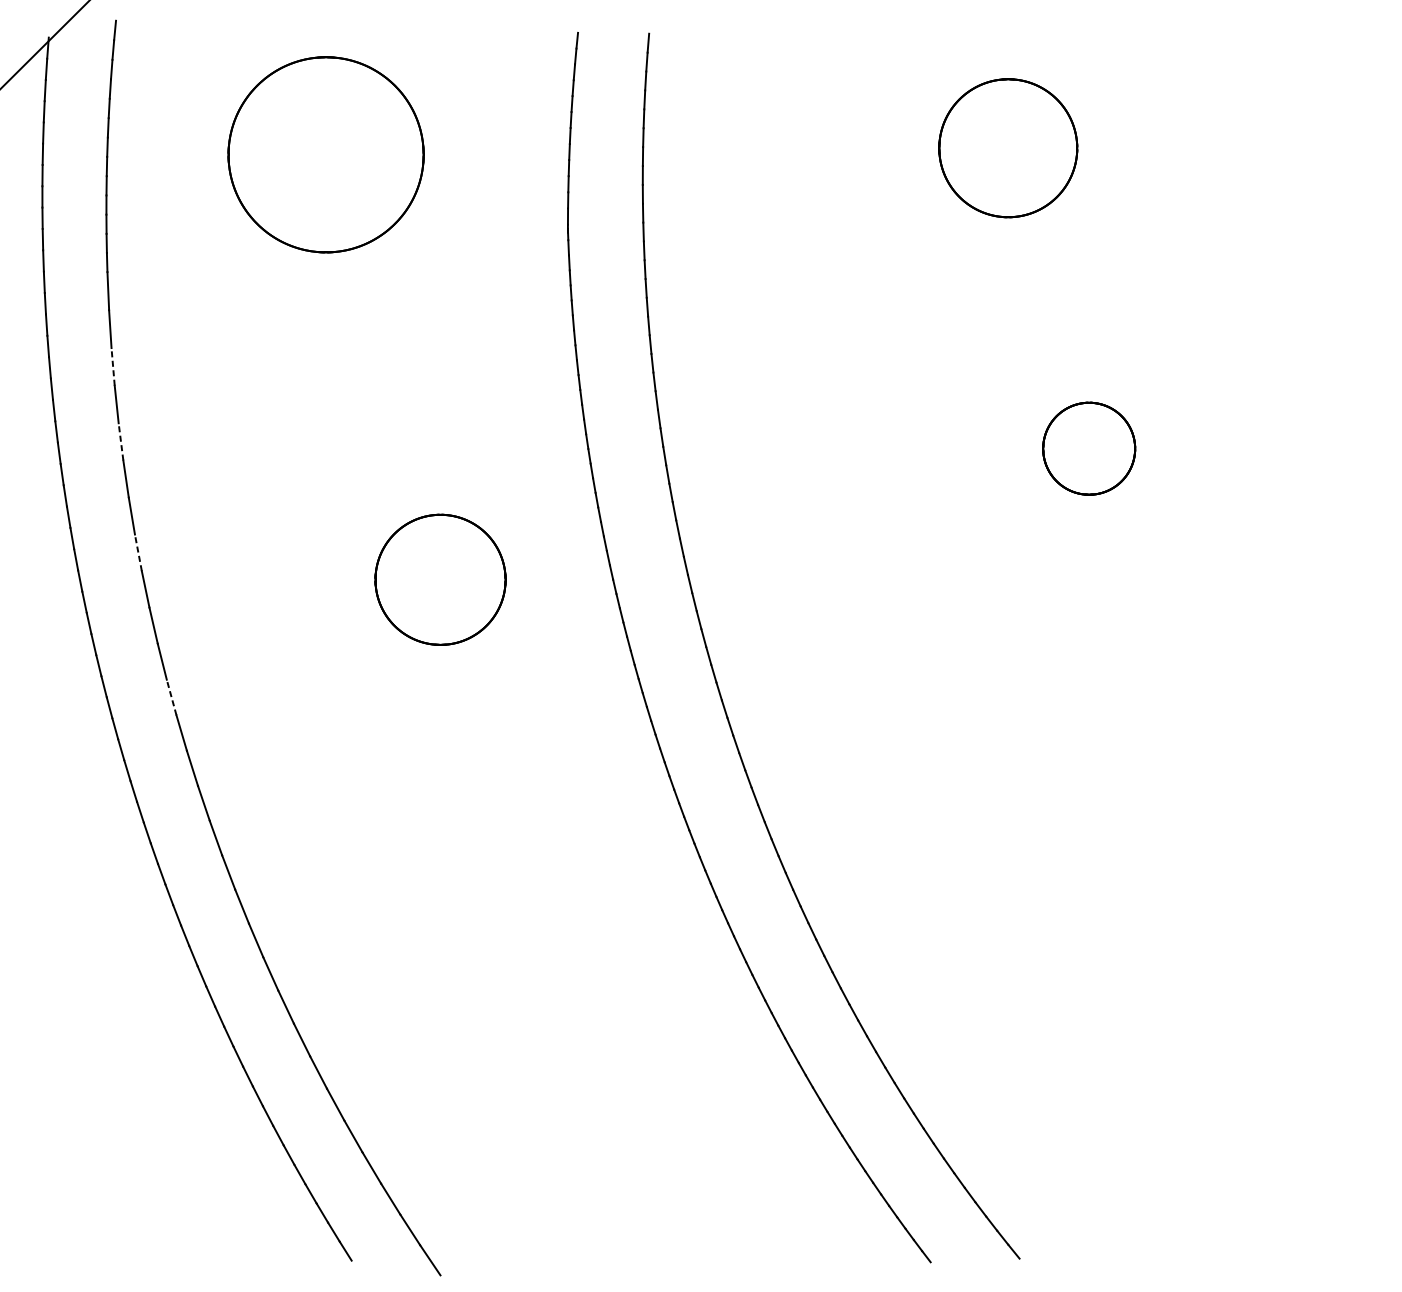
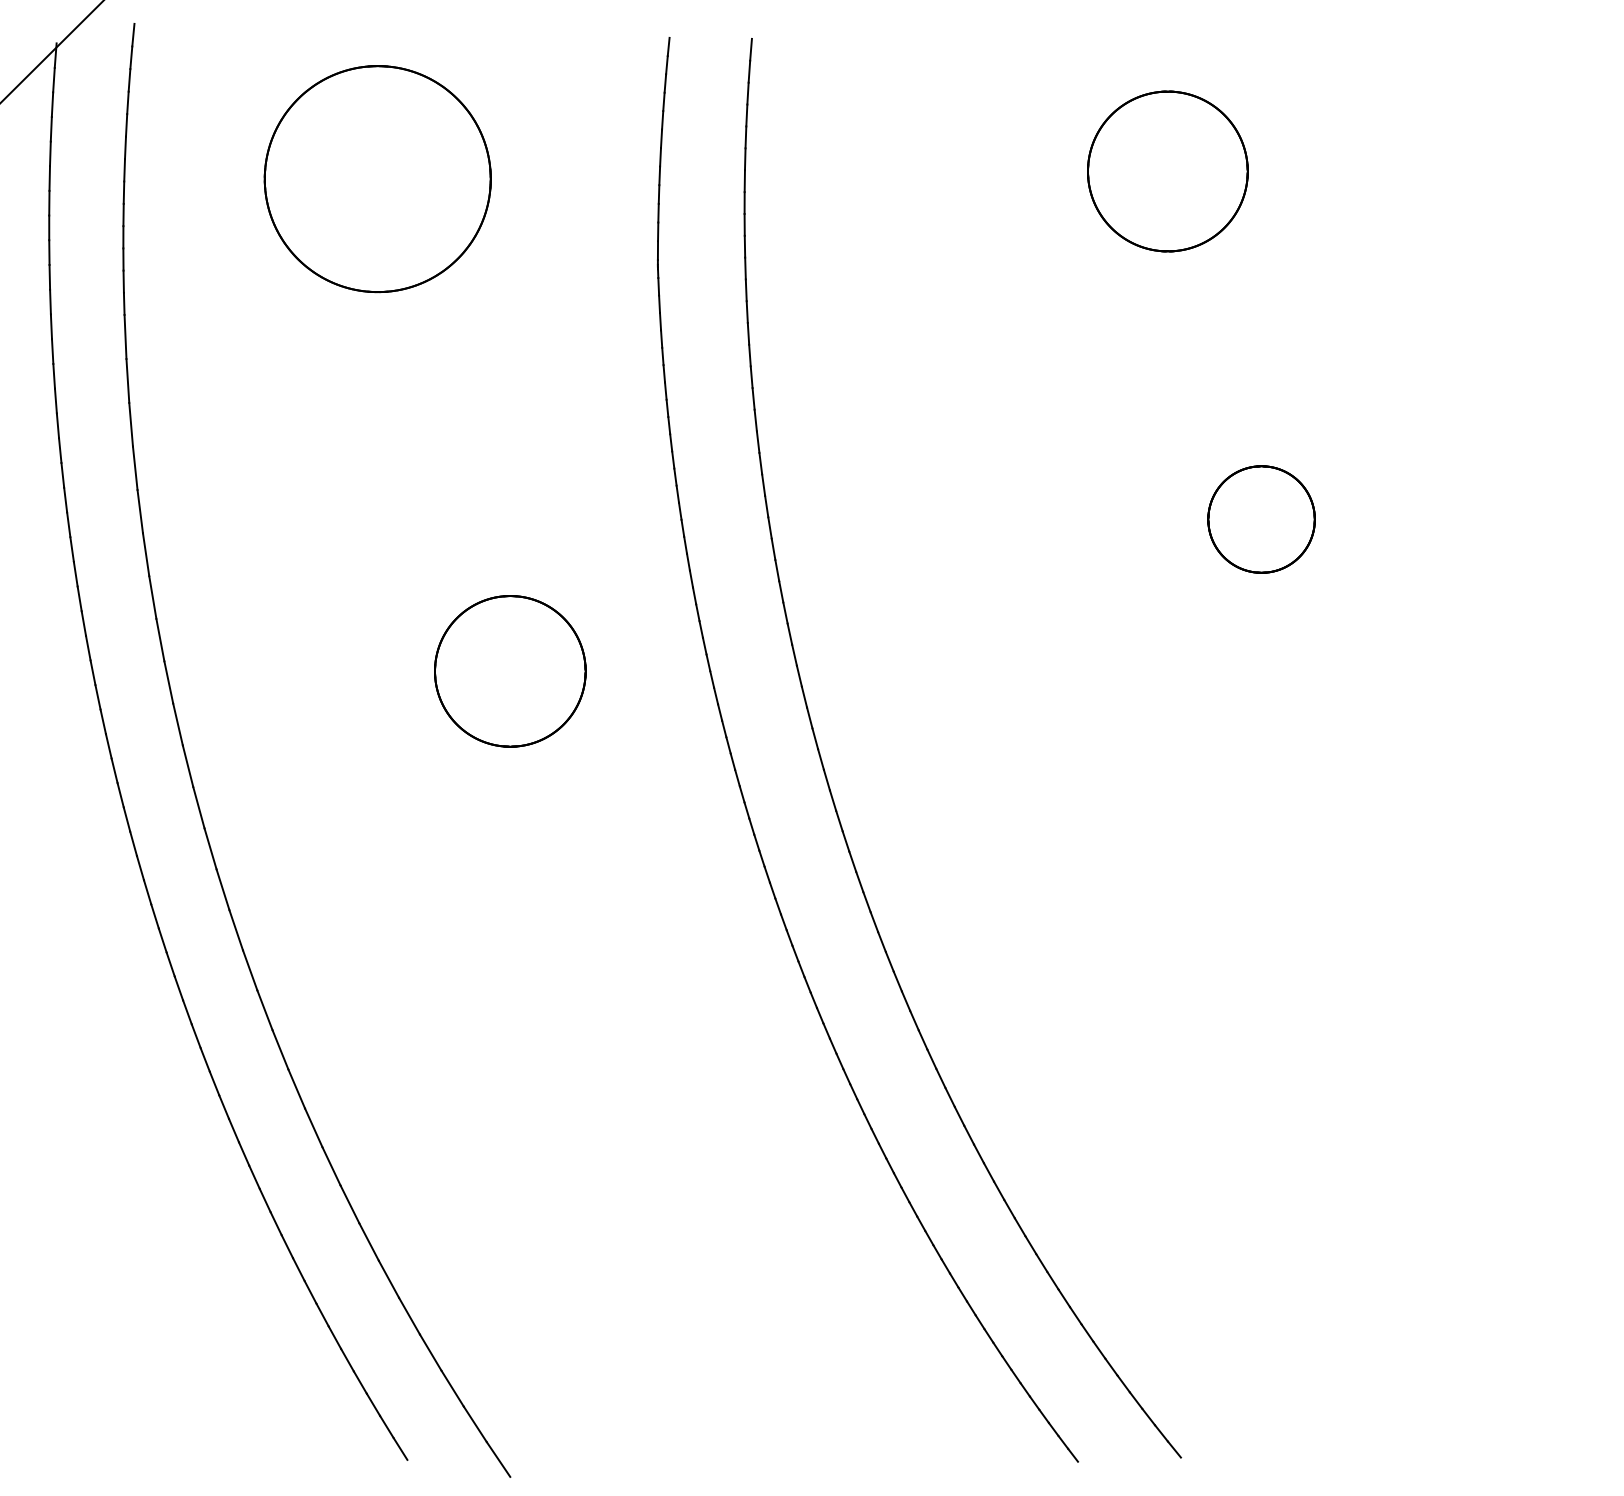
line: (113, 366) -> (131, 424), dashed -> solid
line: (121, 441) -> (140, 511), dashed -> solid
line: (138, 553) -> (160, 640), dashed -> solid
line: (171, 697) -> (198, 807), dashed -> solid

